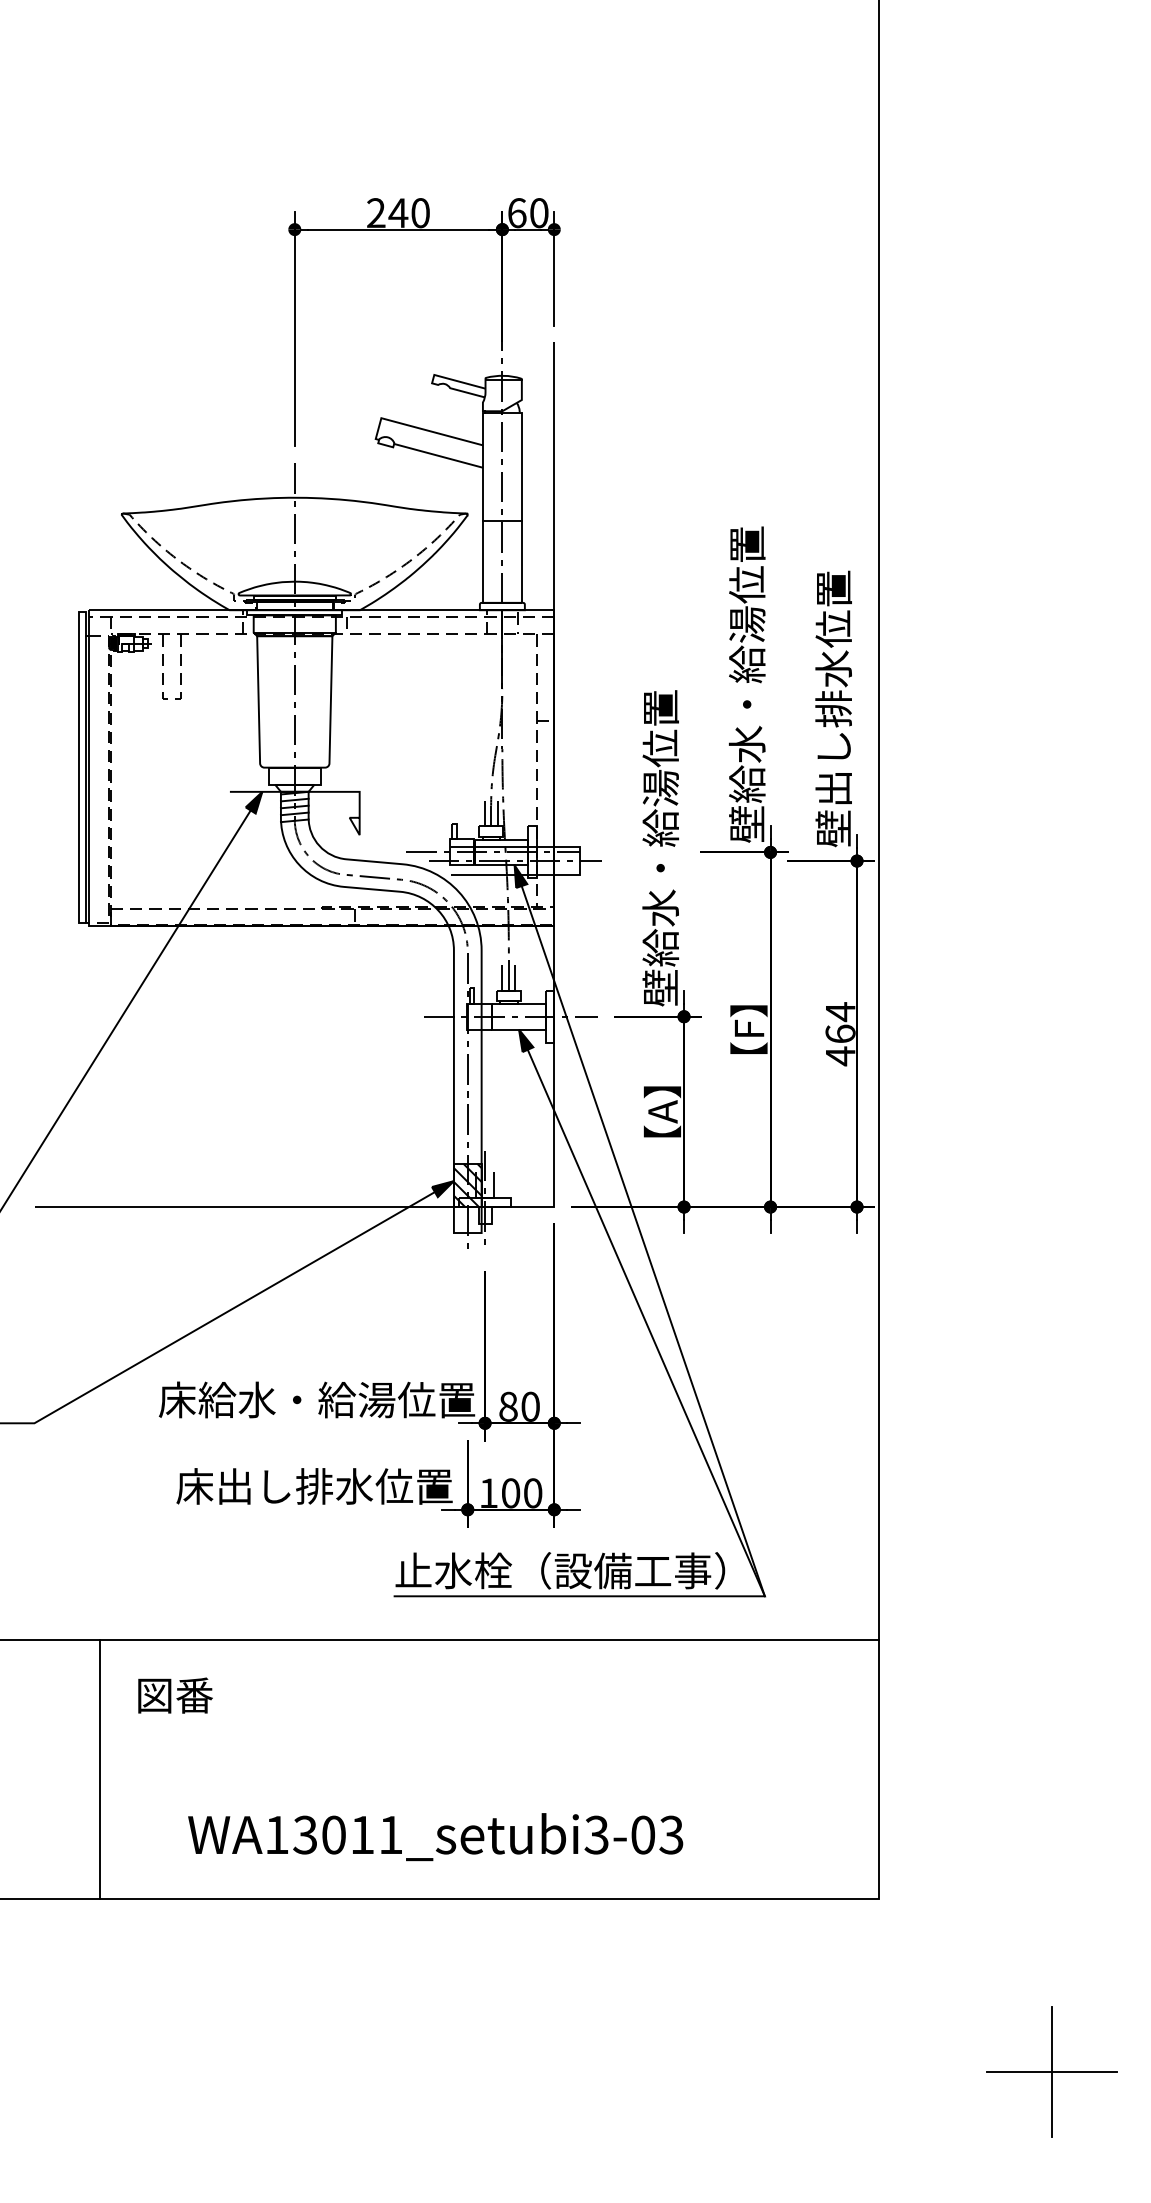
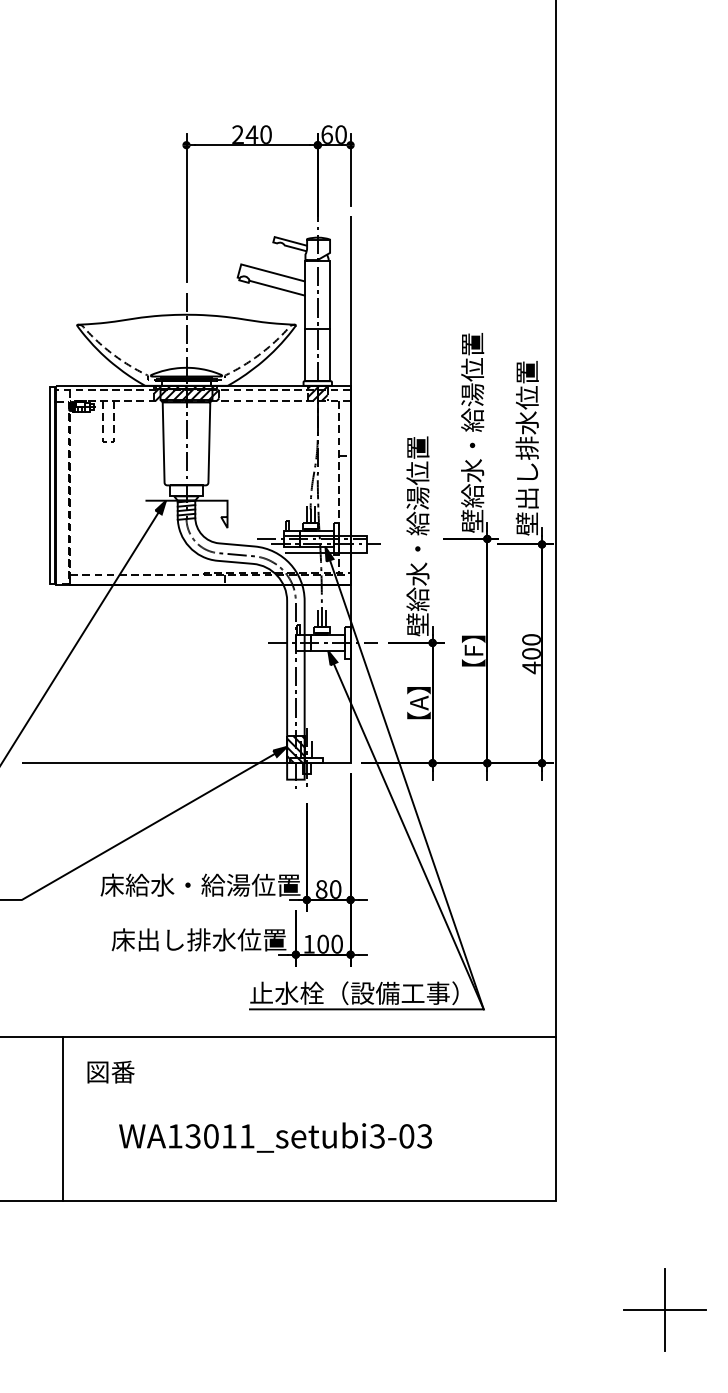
hatch: (294, 622) -> (186, 393), added
hatch: (501, 622) -> (317, 393), added
text: (840, 1022) -> (531, 646), 464 -> 400
text: (435, 1836) -> (275, 1137), moved

